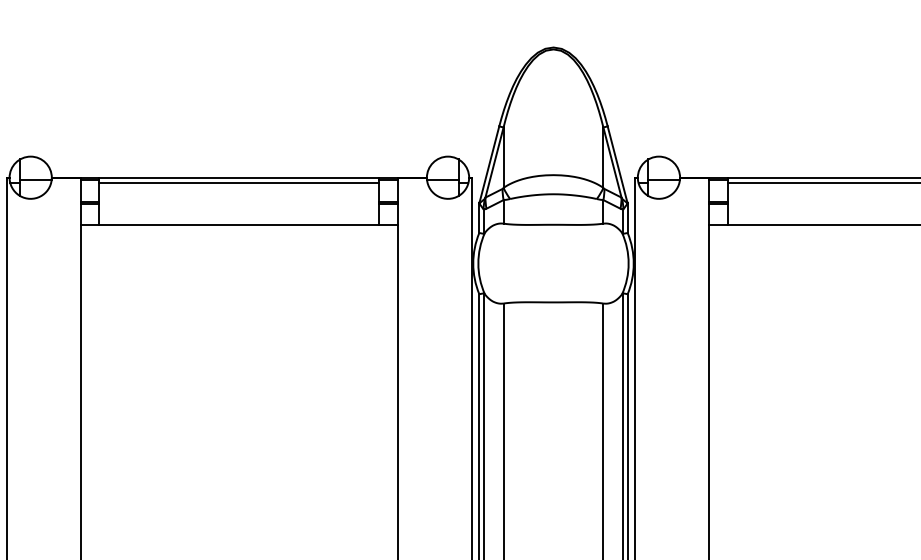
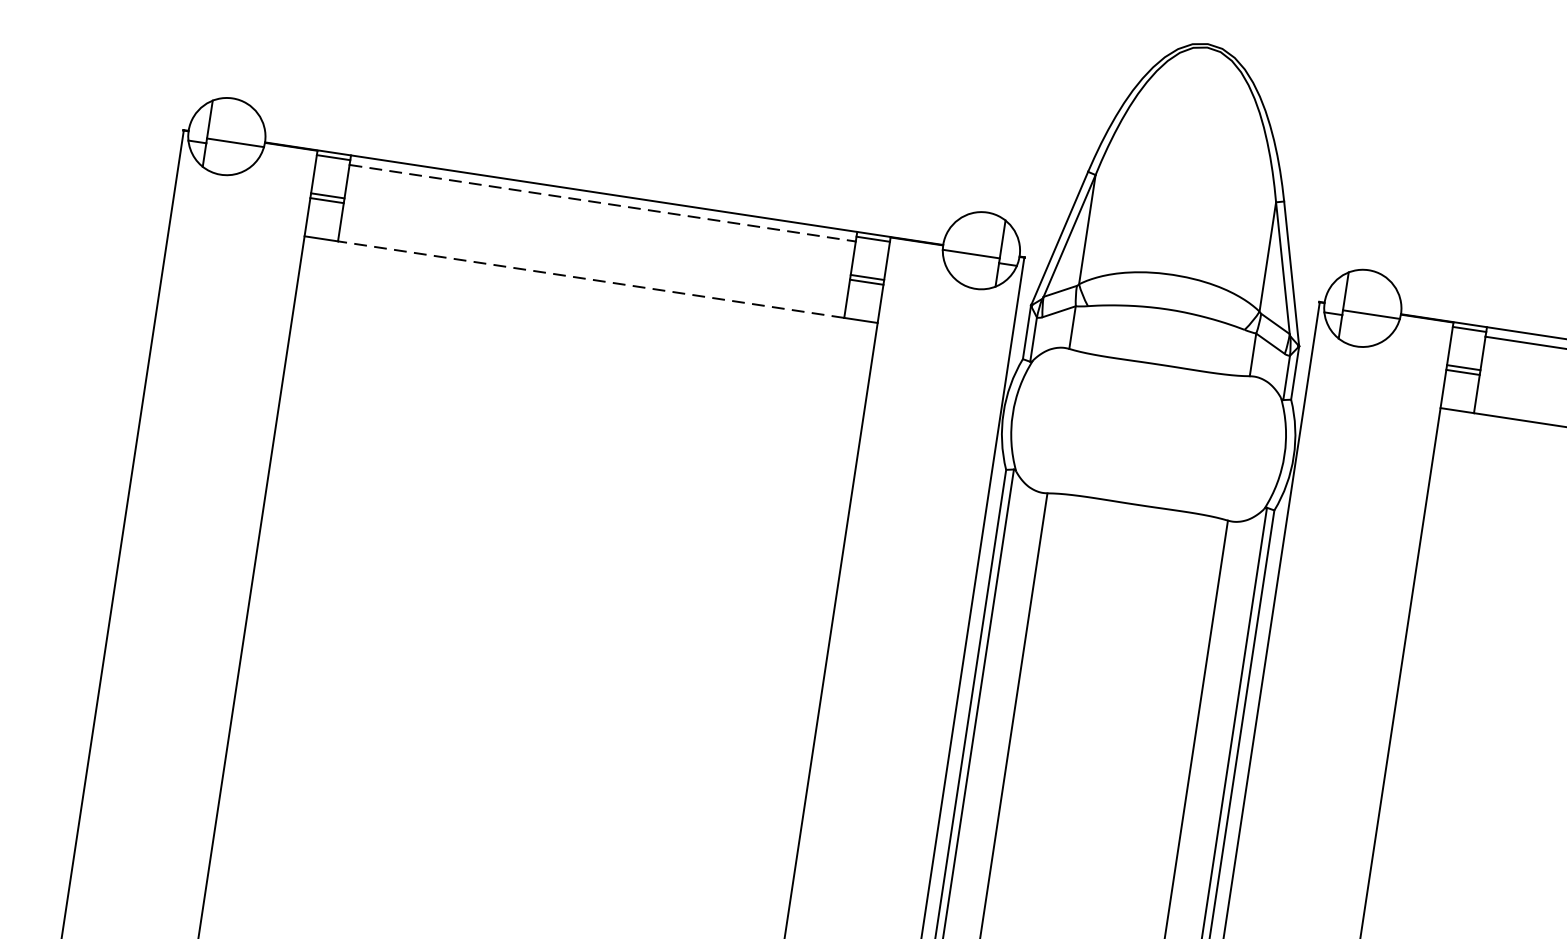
line: (239, 183) -> (602, 204), solid -> dashed
line: (239, 225) -> (591, 280), solid -> dashed

